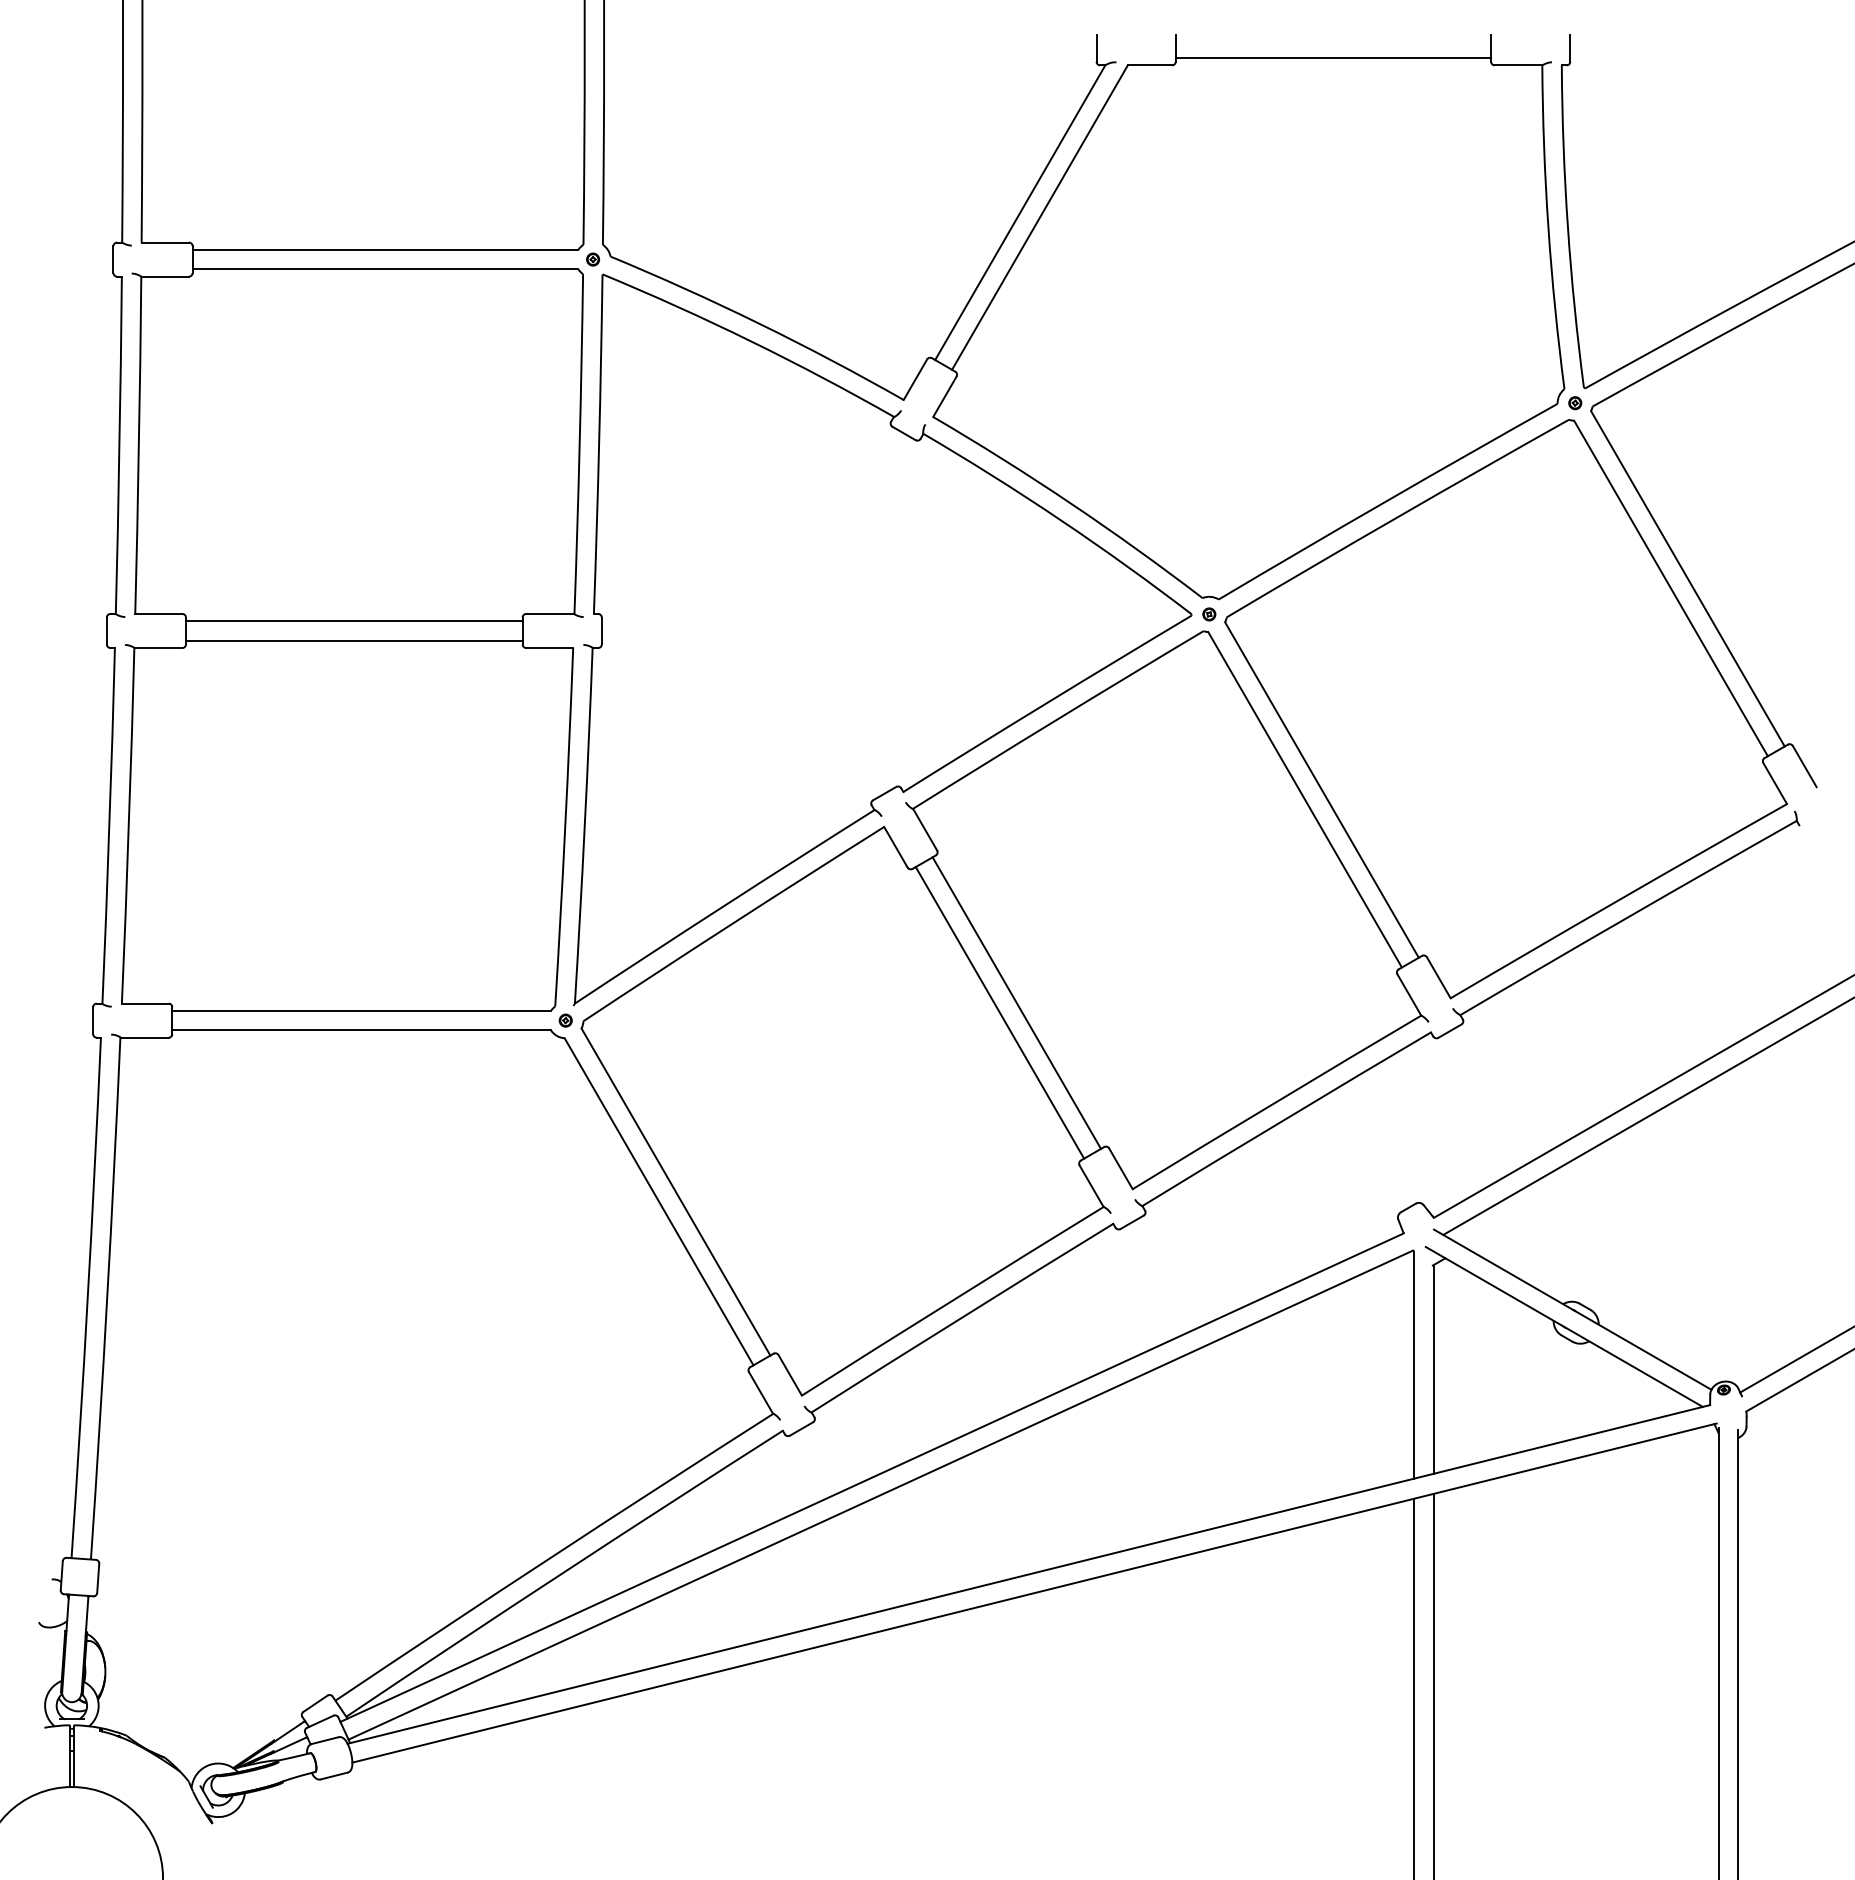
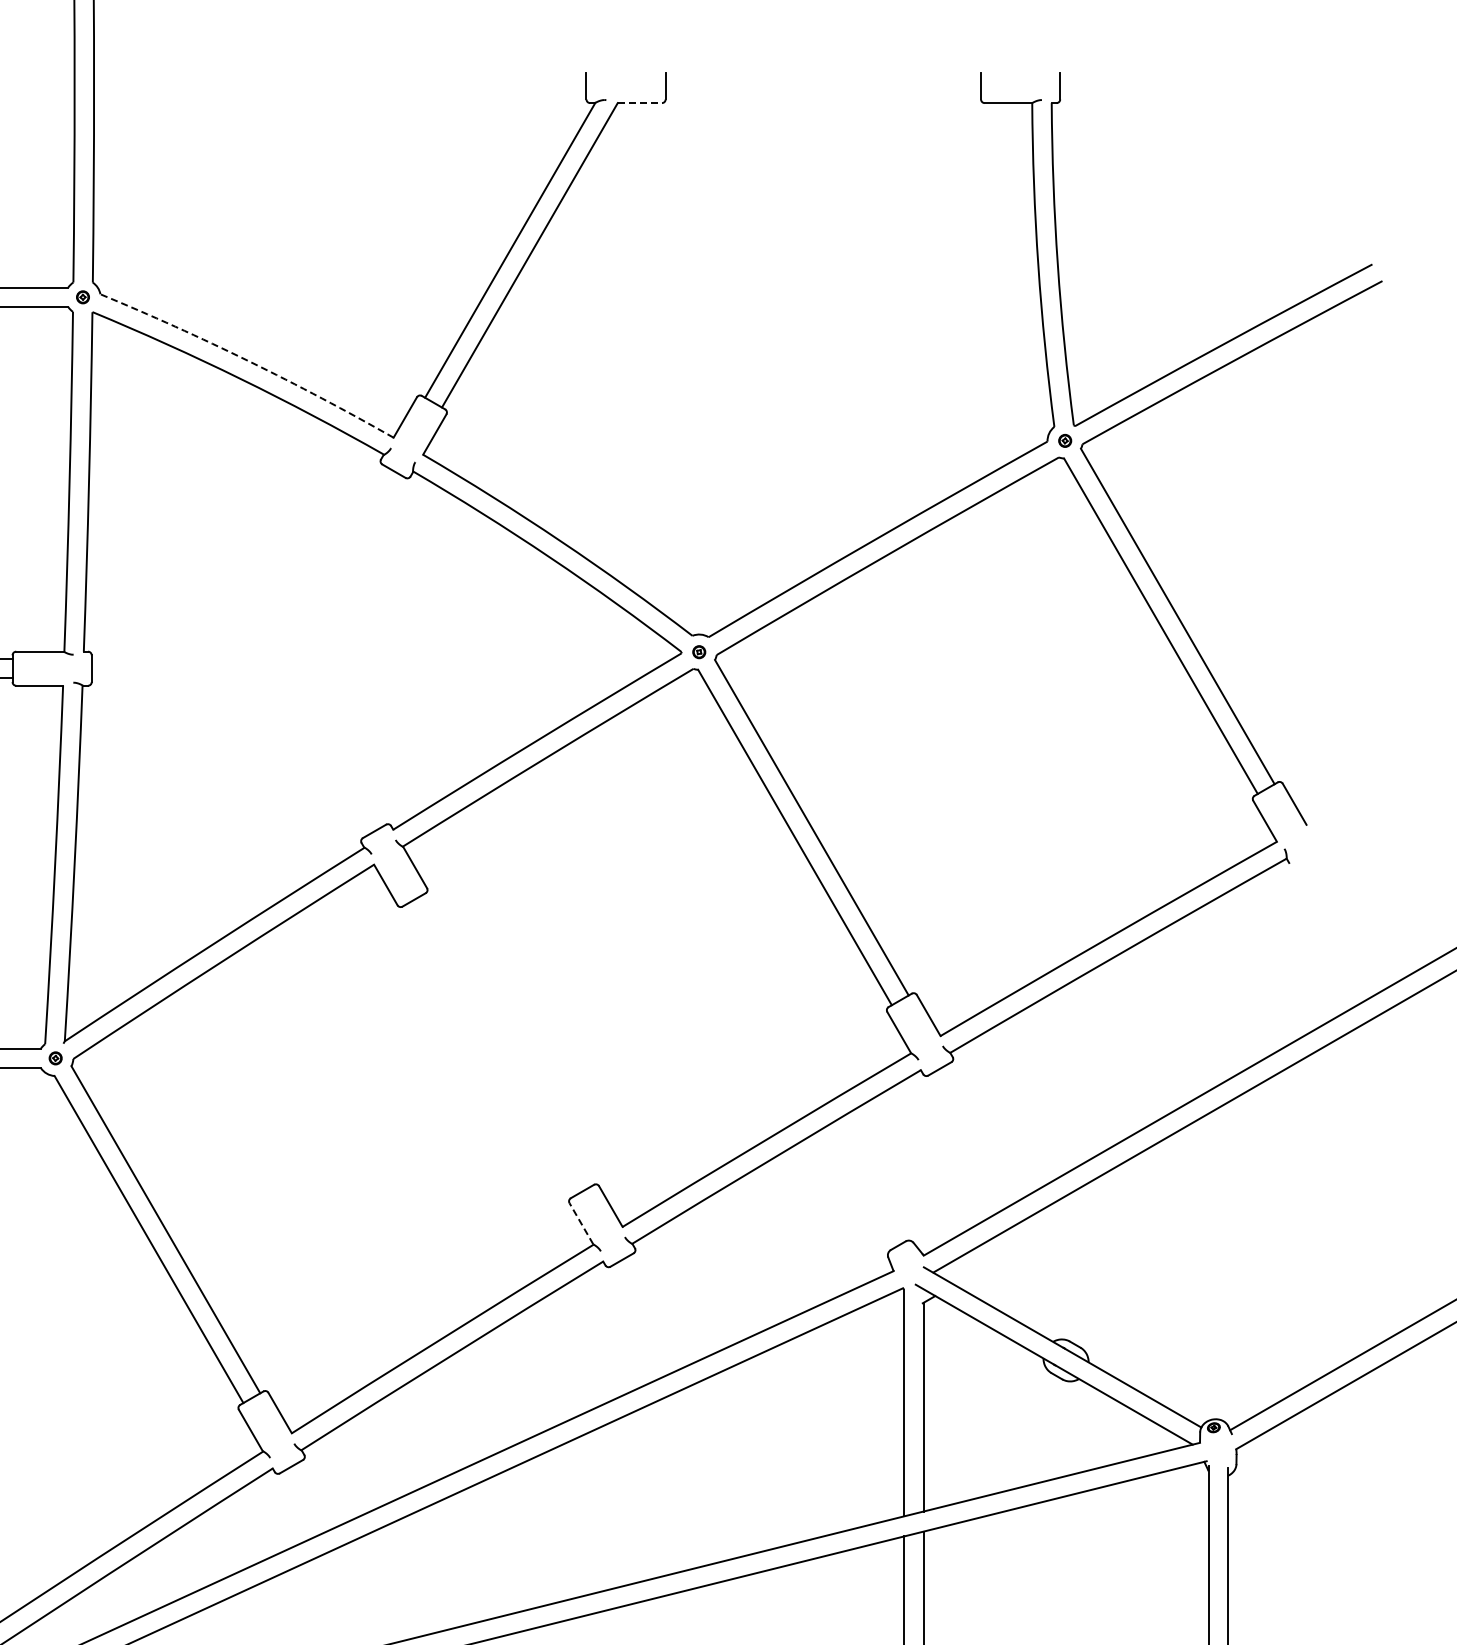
line: (1333, 58) -> (823, 96), removed
line: (1150, 65) -> (640, 103), solid -> dashed
arc: (759, 323) -> (249, 361), solid -> dashed
line: (1016, 1002) -> (506, 1040), removed
line: (999, 1012) -> (489, 1050), removed
line: (1091, 1186) -> (581, 1224), solid -> dashed

